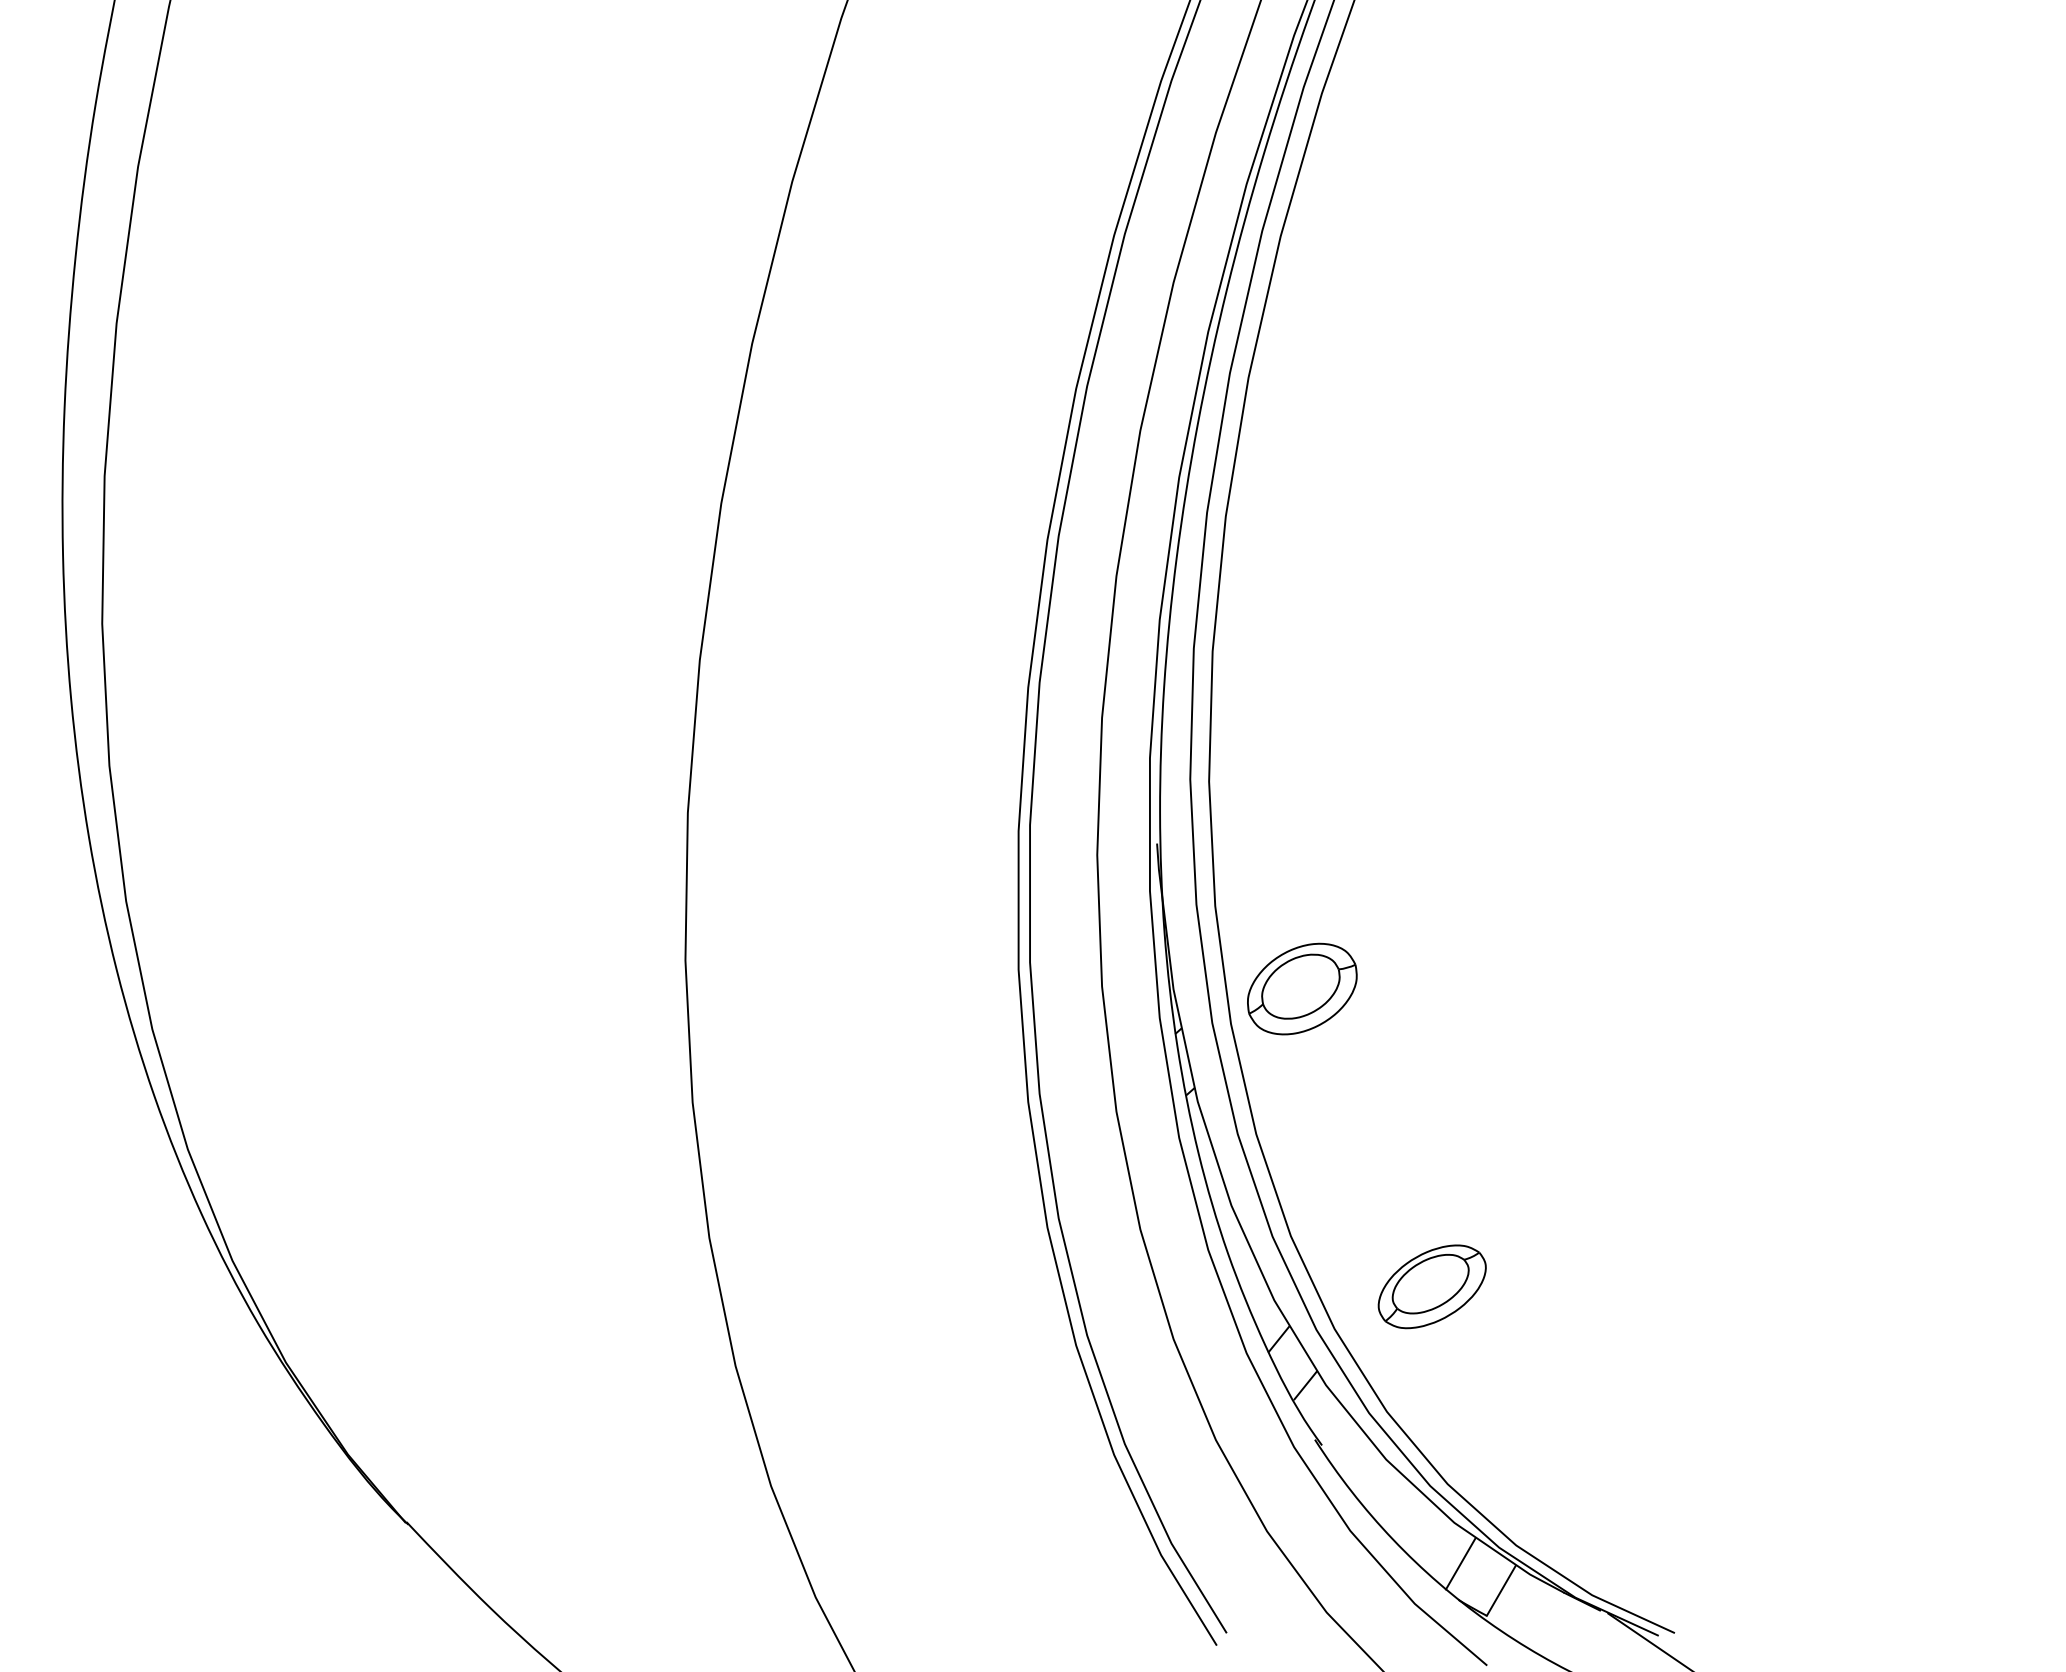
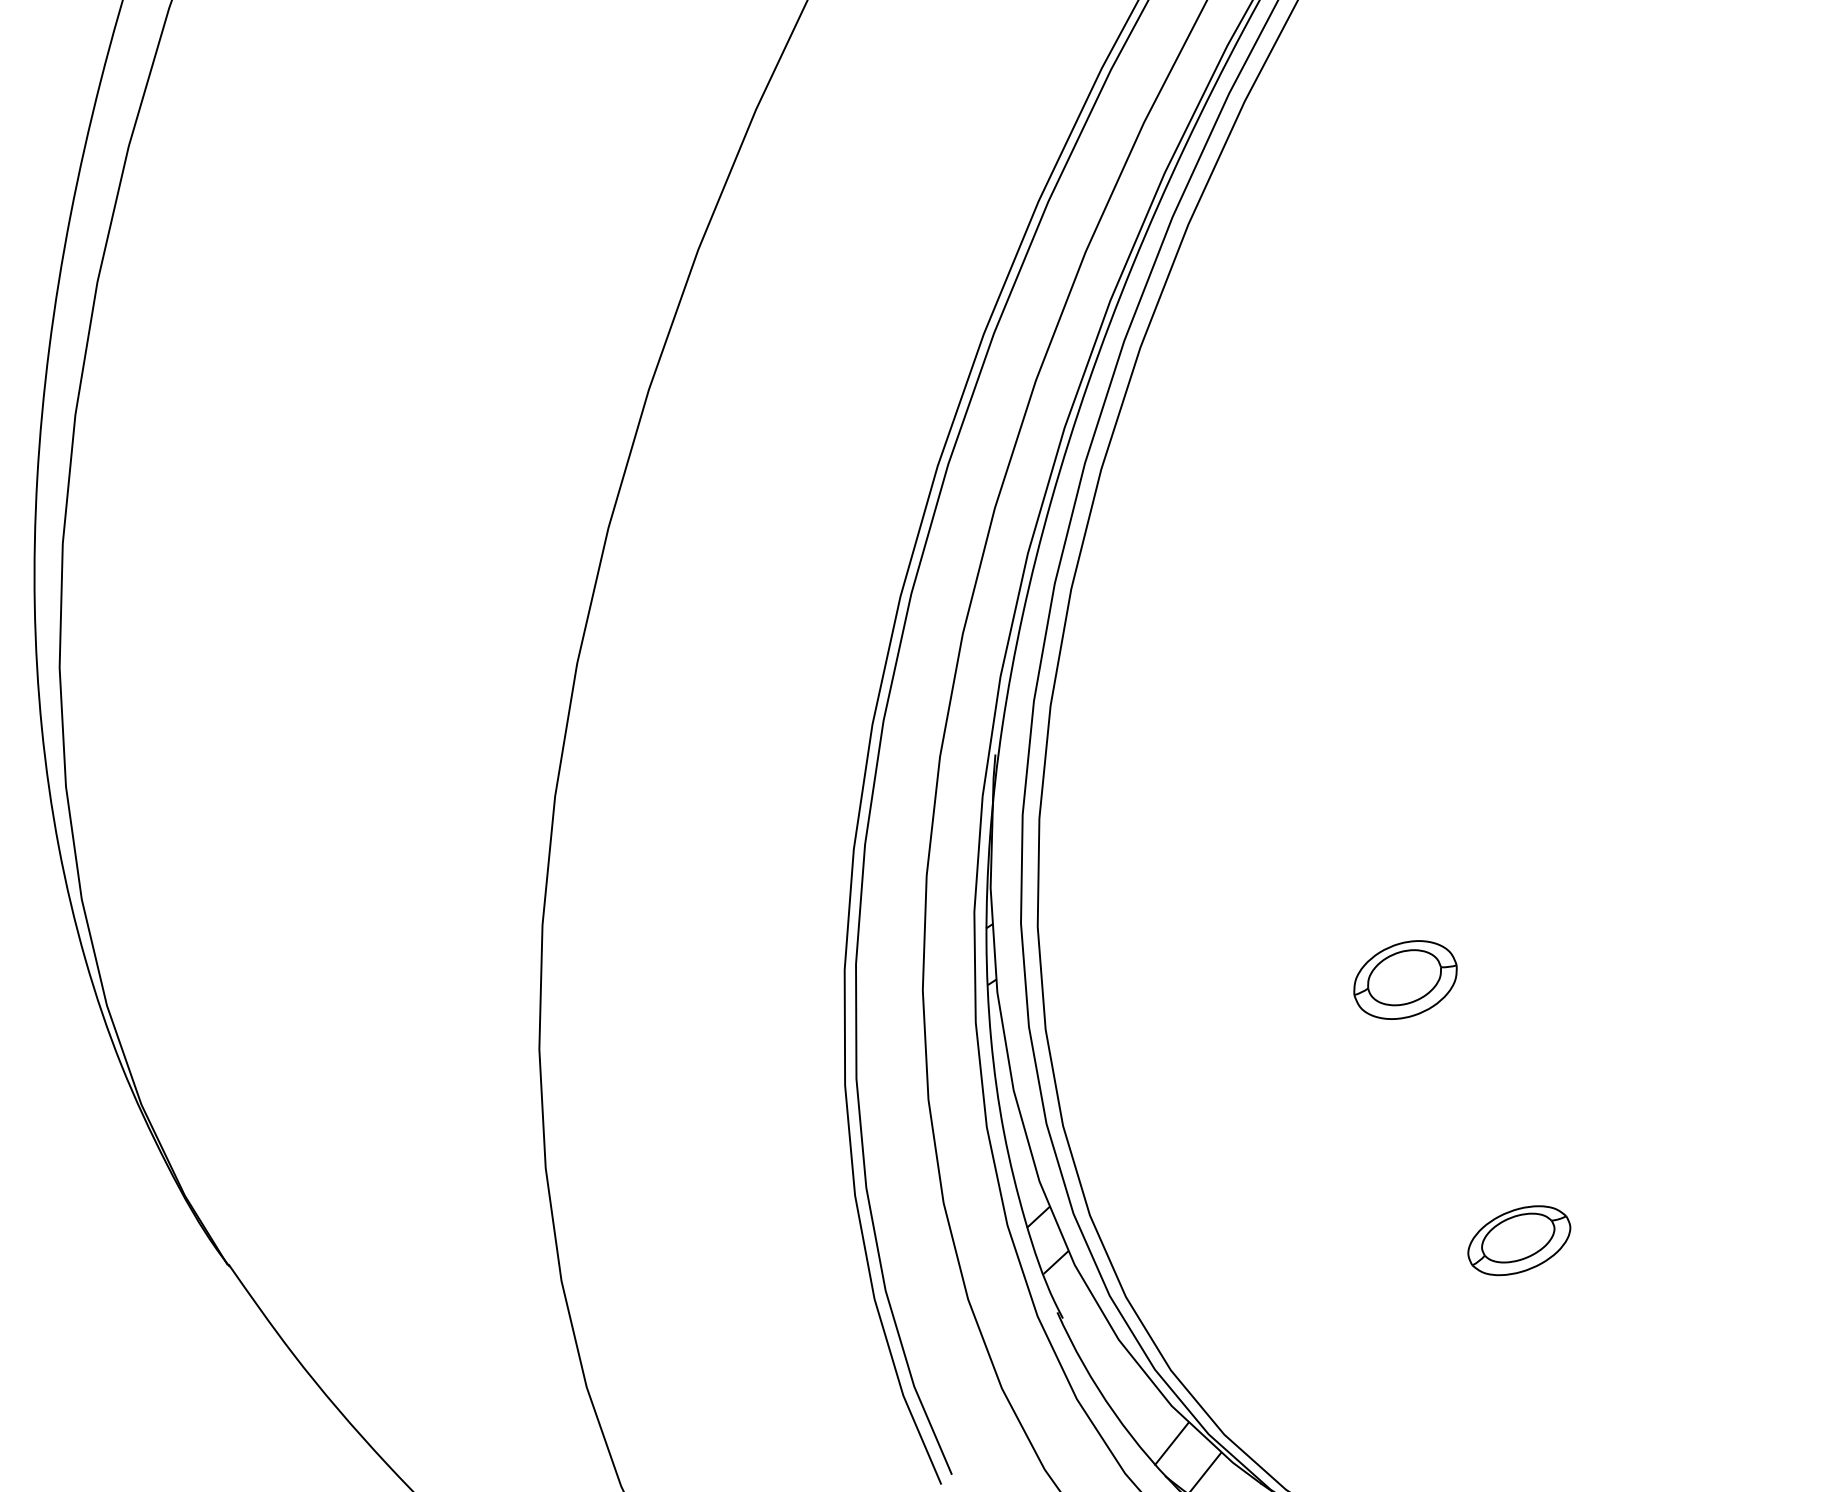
part: (1302, 988) -> (1405, 979), moved
part: (1431, 1286) -> (1518, 1240), moved

